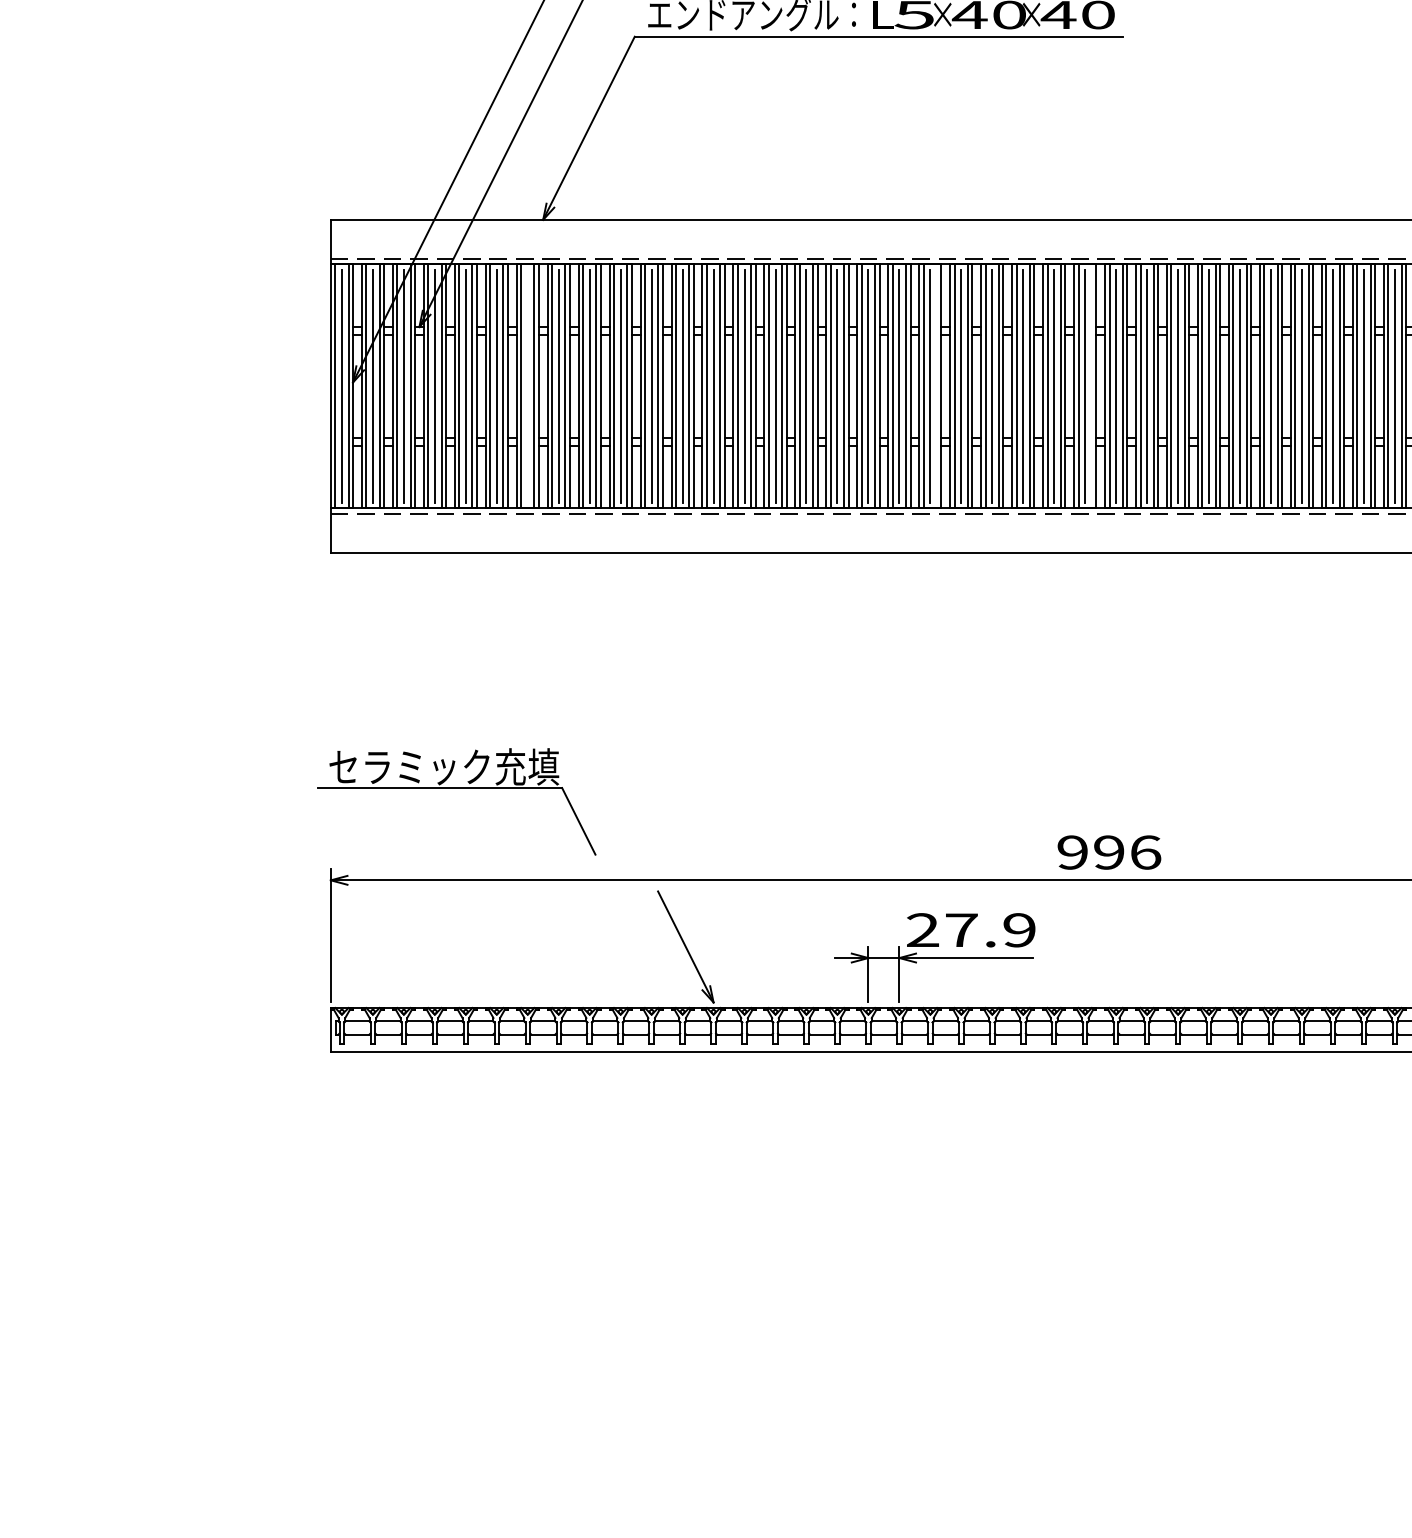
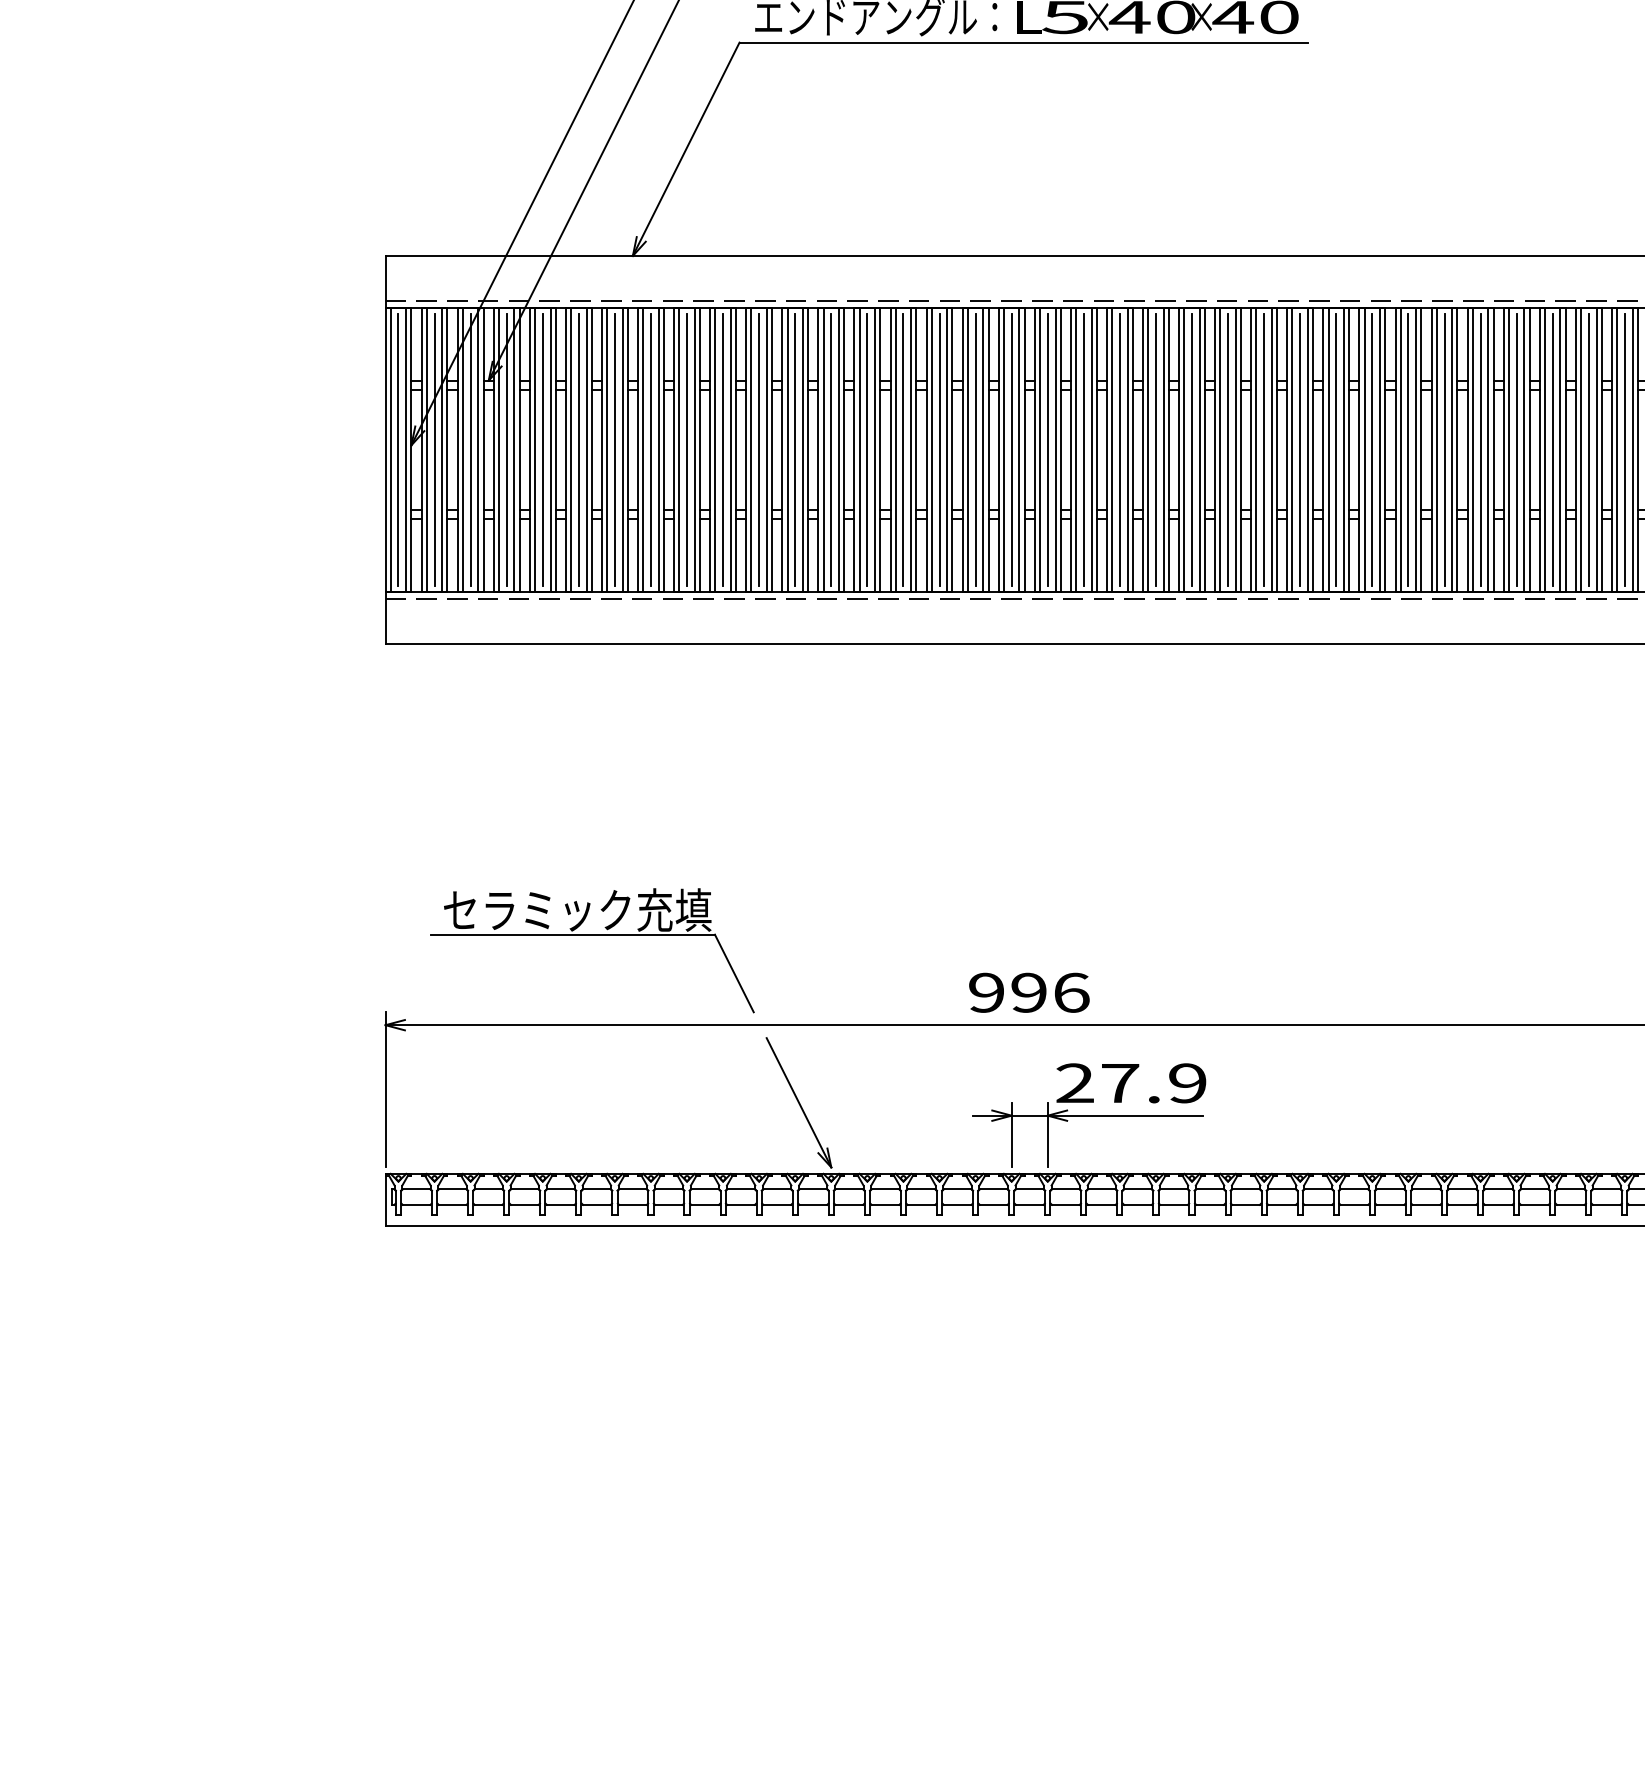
line: (527, 386) -> (614, 449), added
line: (936, 386) -> (1091, 449), added
line: (1091, 386) -> (1271, 449), added
part: (457, 788) -> (592, 935), moved
text: (1109, 852) -> (1029, 992), moved

